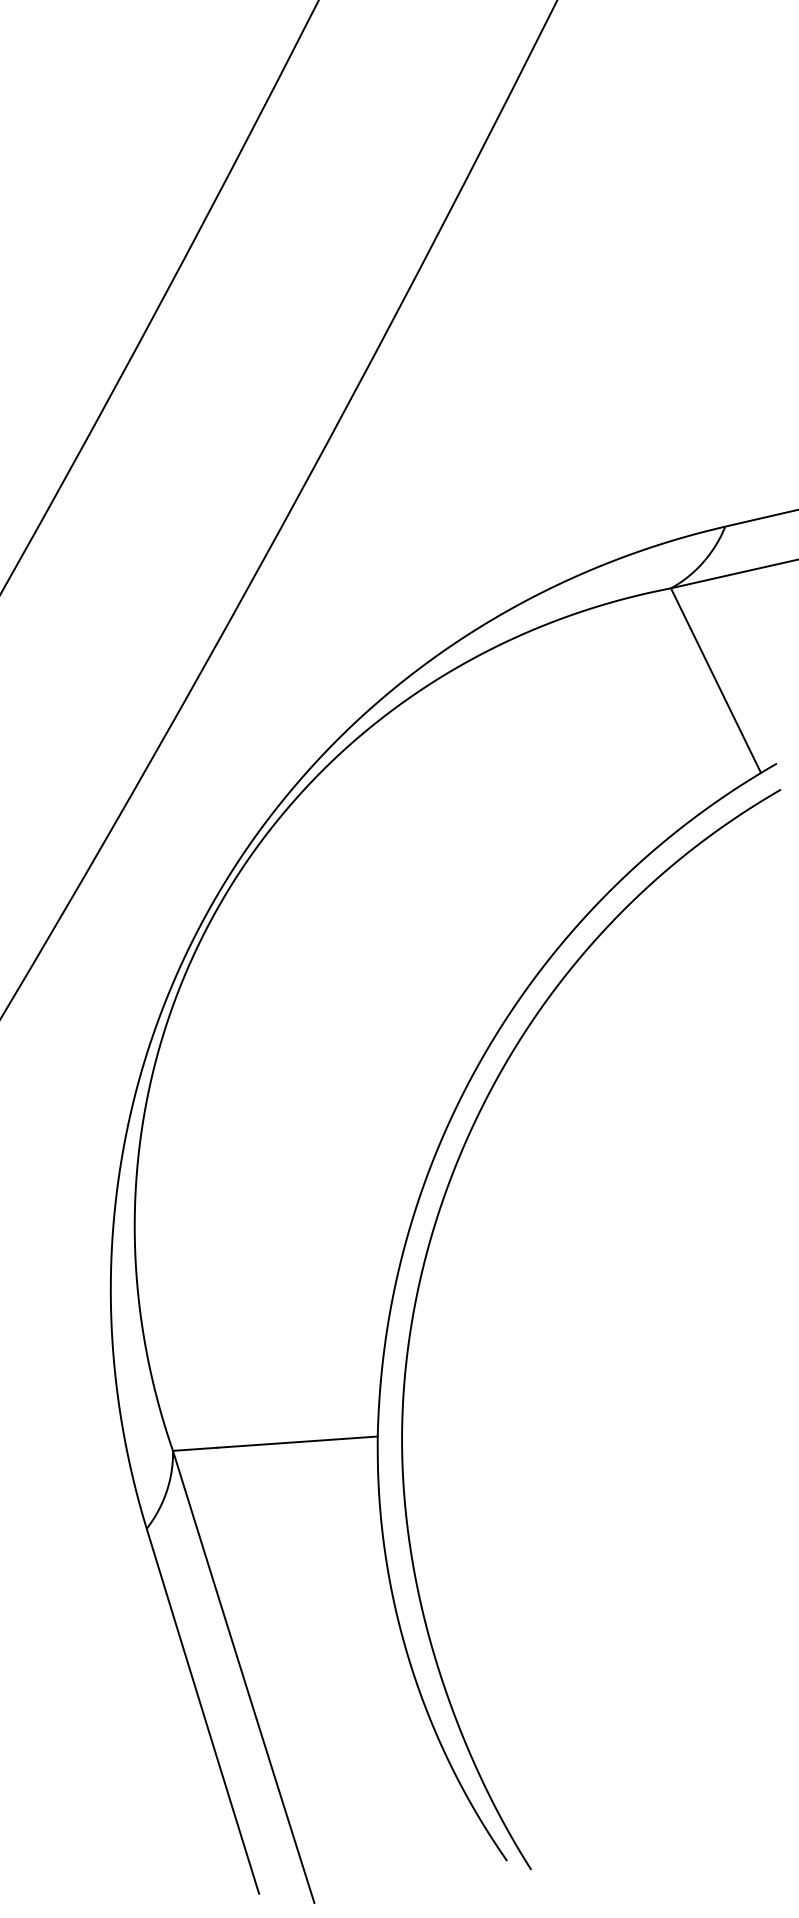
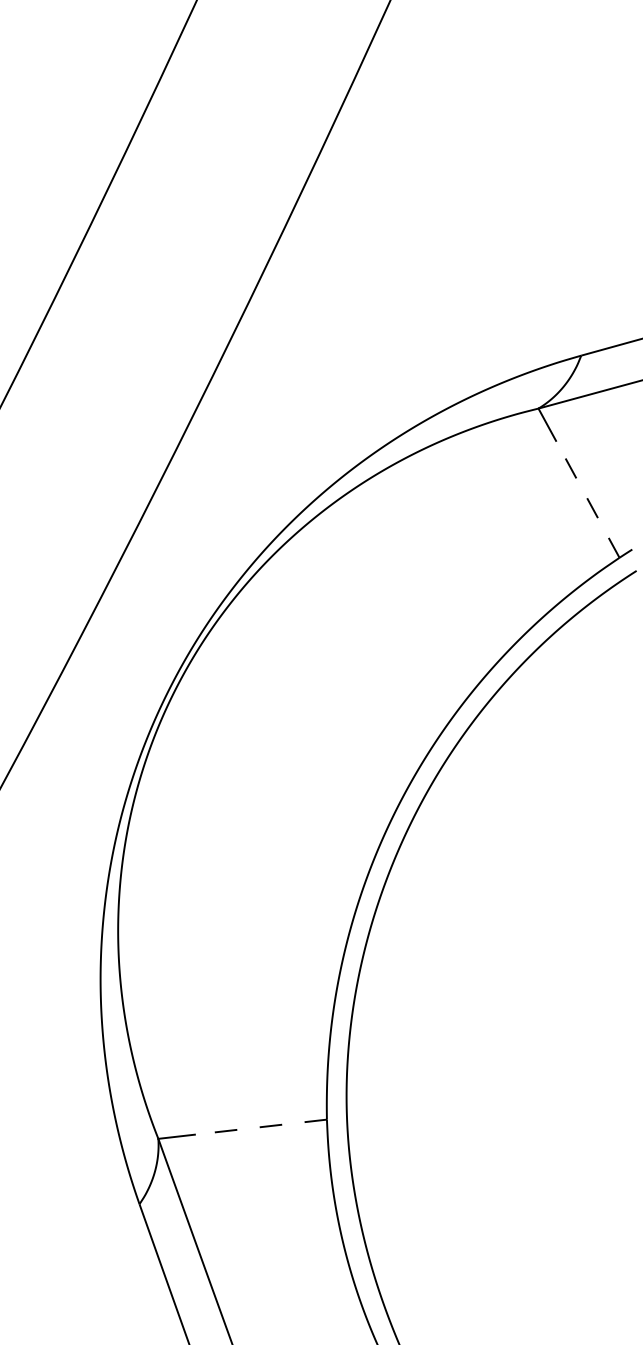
line: (725, 700) -> (587, 499), solid -> dashed
line: (297, 1442) -> (260, 1127), solid -> dashed

